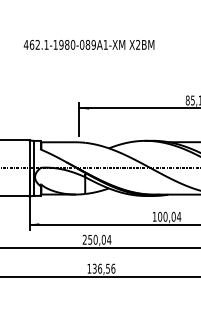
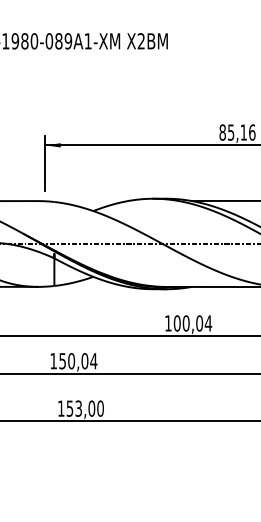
text: (84, 239) -> (53, 360), 250,04 -> 150,04
text: (104, 268) -> (86, 408), 136,56 -> 153,00

